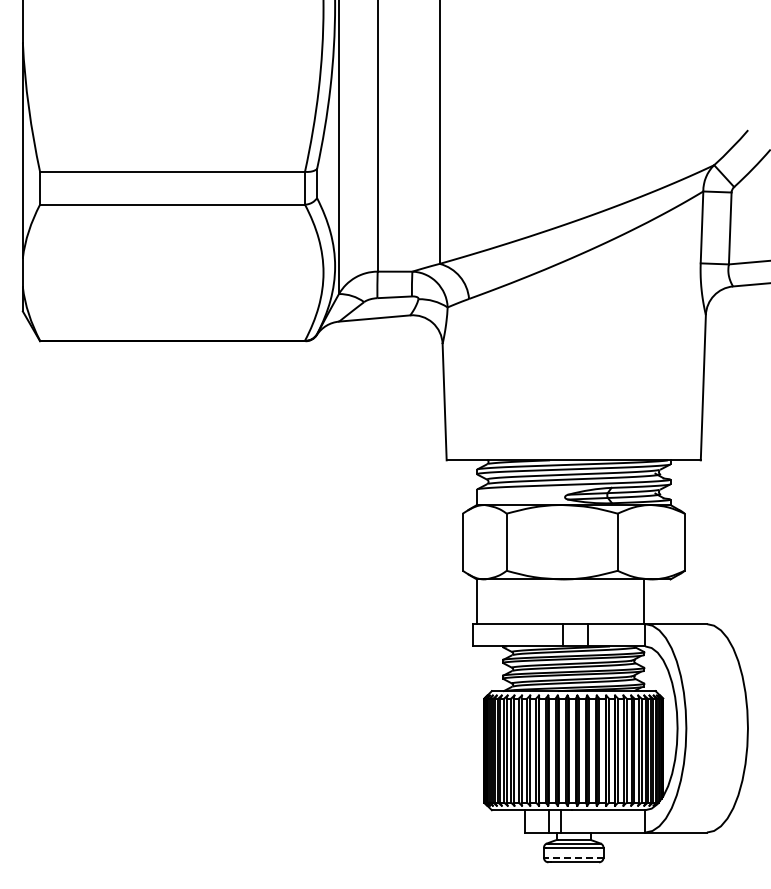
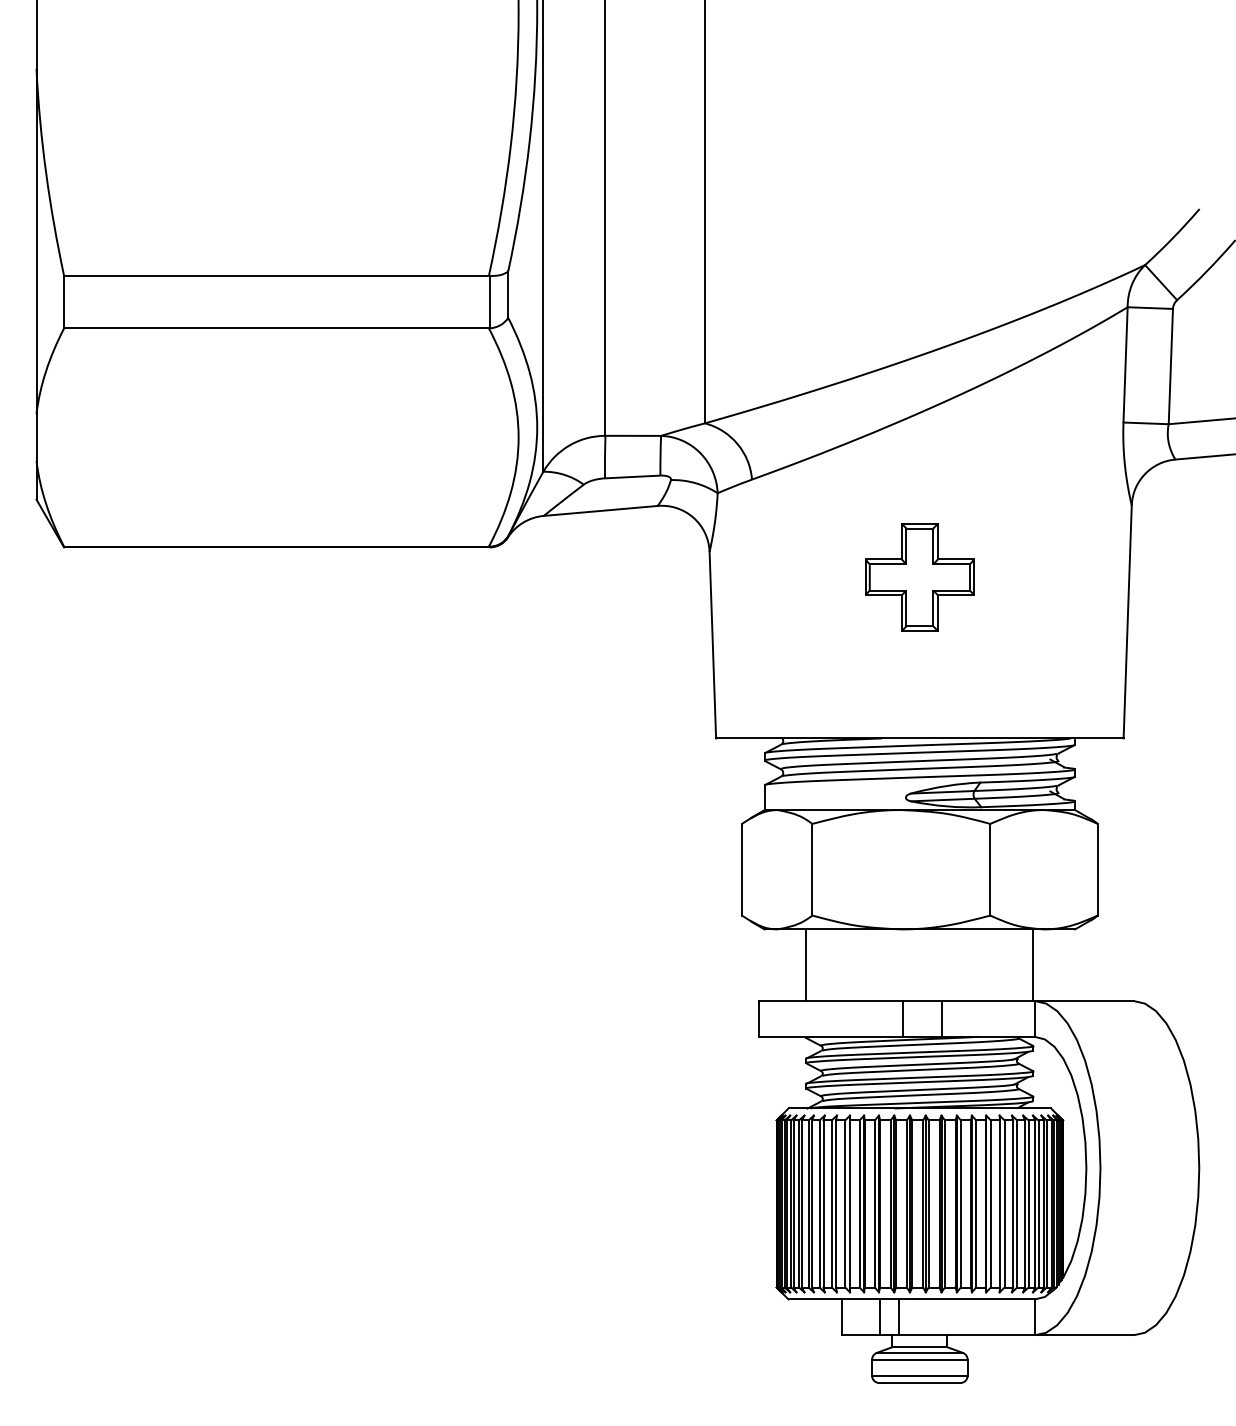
part: (573, 359) -> (919, 576), added
line: (477, 601) -> (807, 964), moved
line: (575, 857) -> (922, 1375), dashed -> solid

